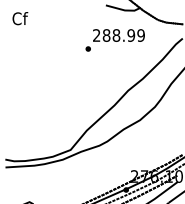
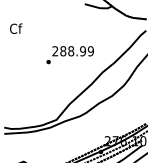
text: (20, 18) -> (16, 28), moved
text: (114, 40) -> (69, 55), moved

